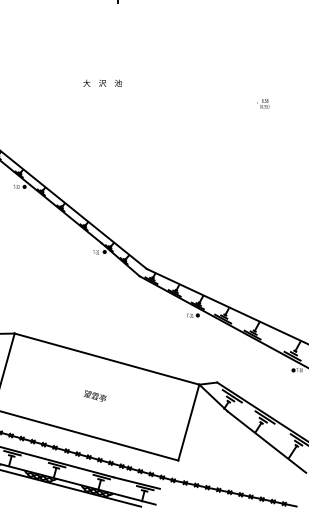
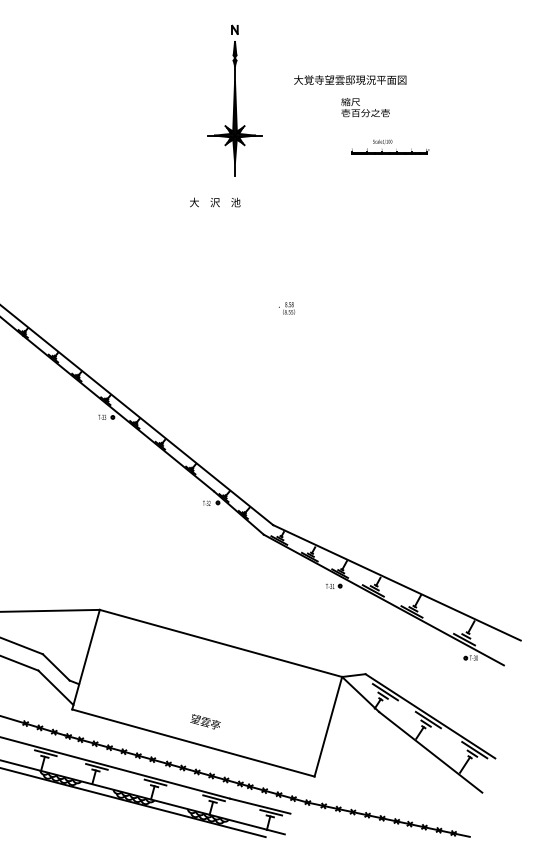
text: (102, 83) -> (215, 202), moved
text: (263, 103) -> (287, 308), moved
text: (95, 395) -> (205, 721), moved

